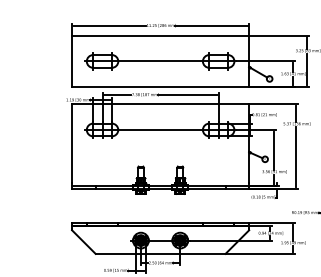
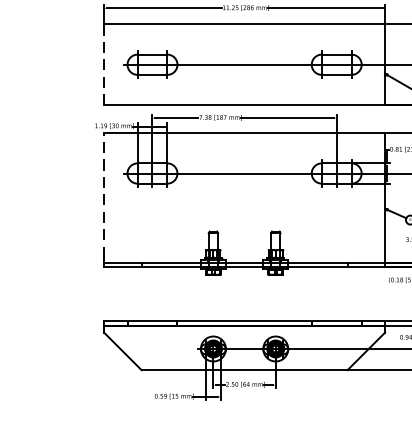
line: (72, 61) -> (104, 64), solid -> dashed
line: (72, 143) -> (104, 194), solid -> dashed

